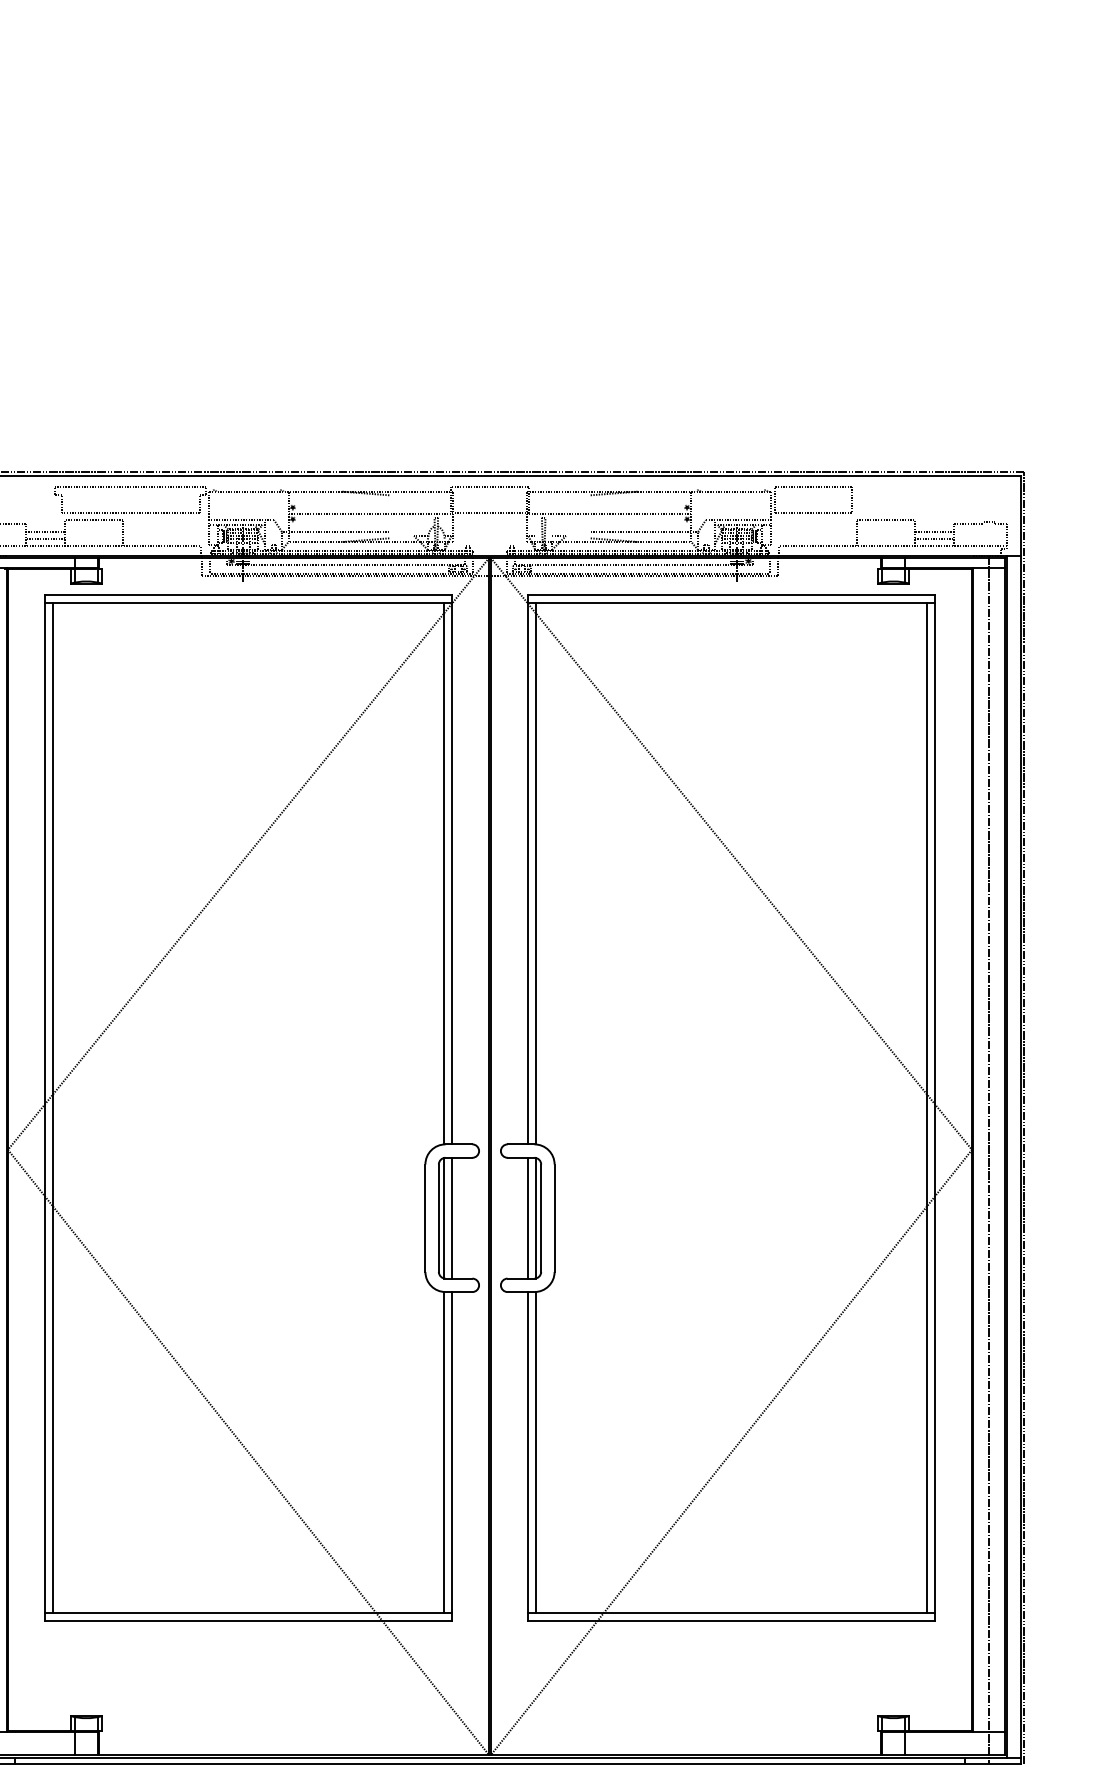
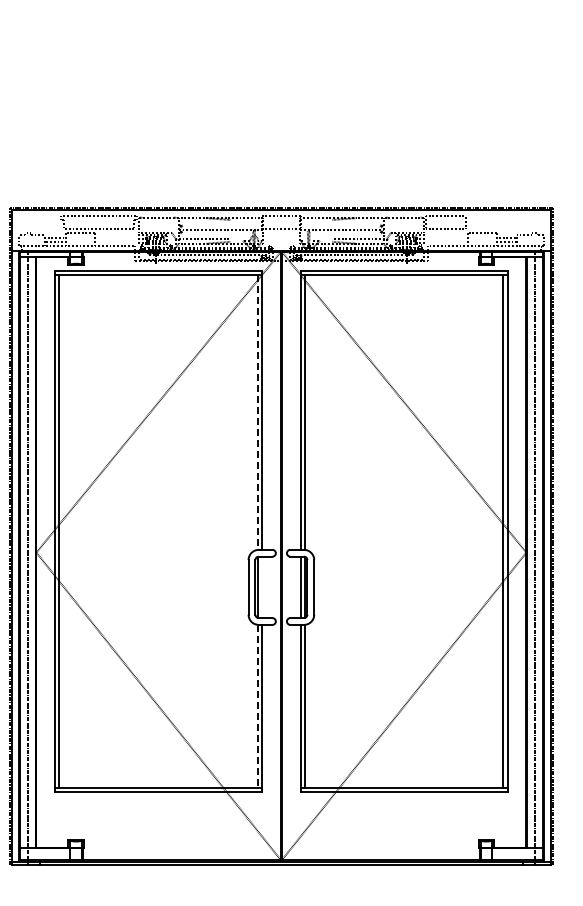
line: (442, 874) -> (257, 412), solid -> dashed
line: (452, 1218) -> (262, 587), removed
line: (442, 1452) -> (257, 706), solid -> dashed

